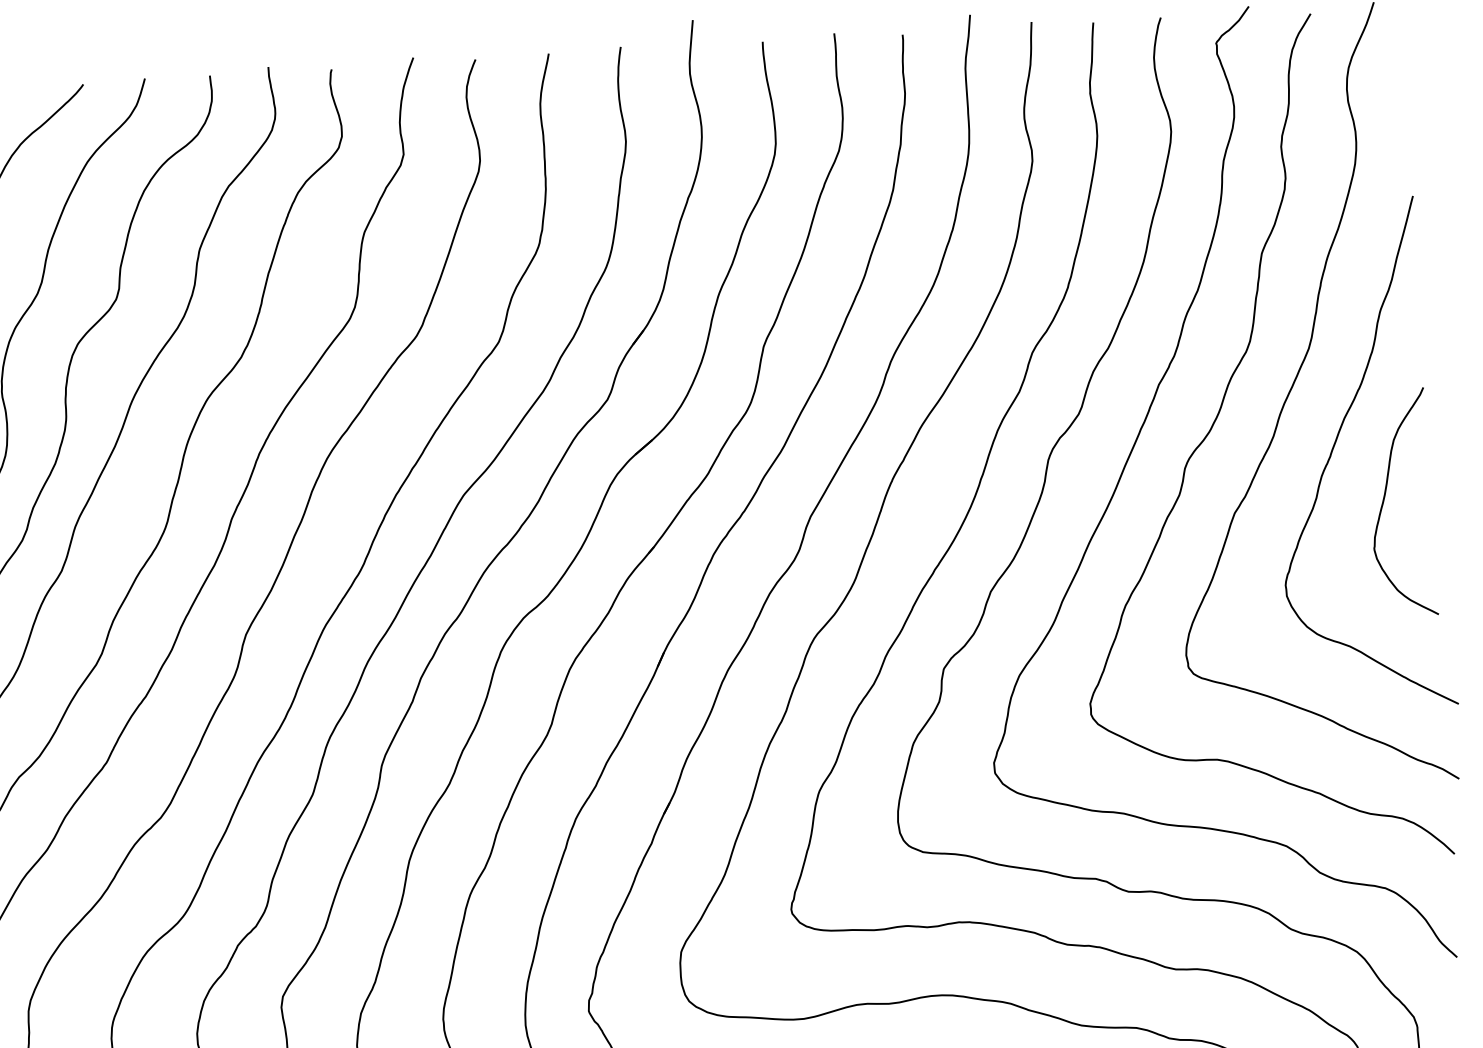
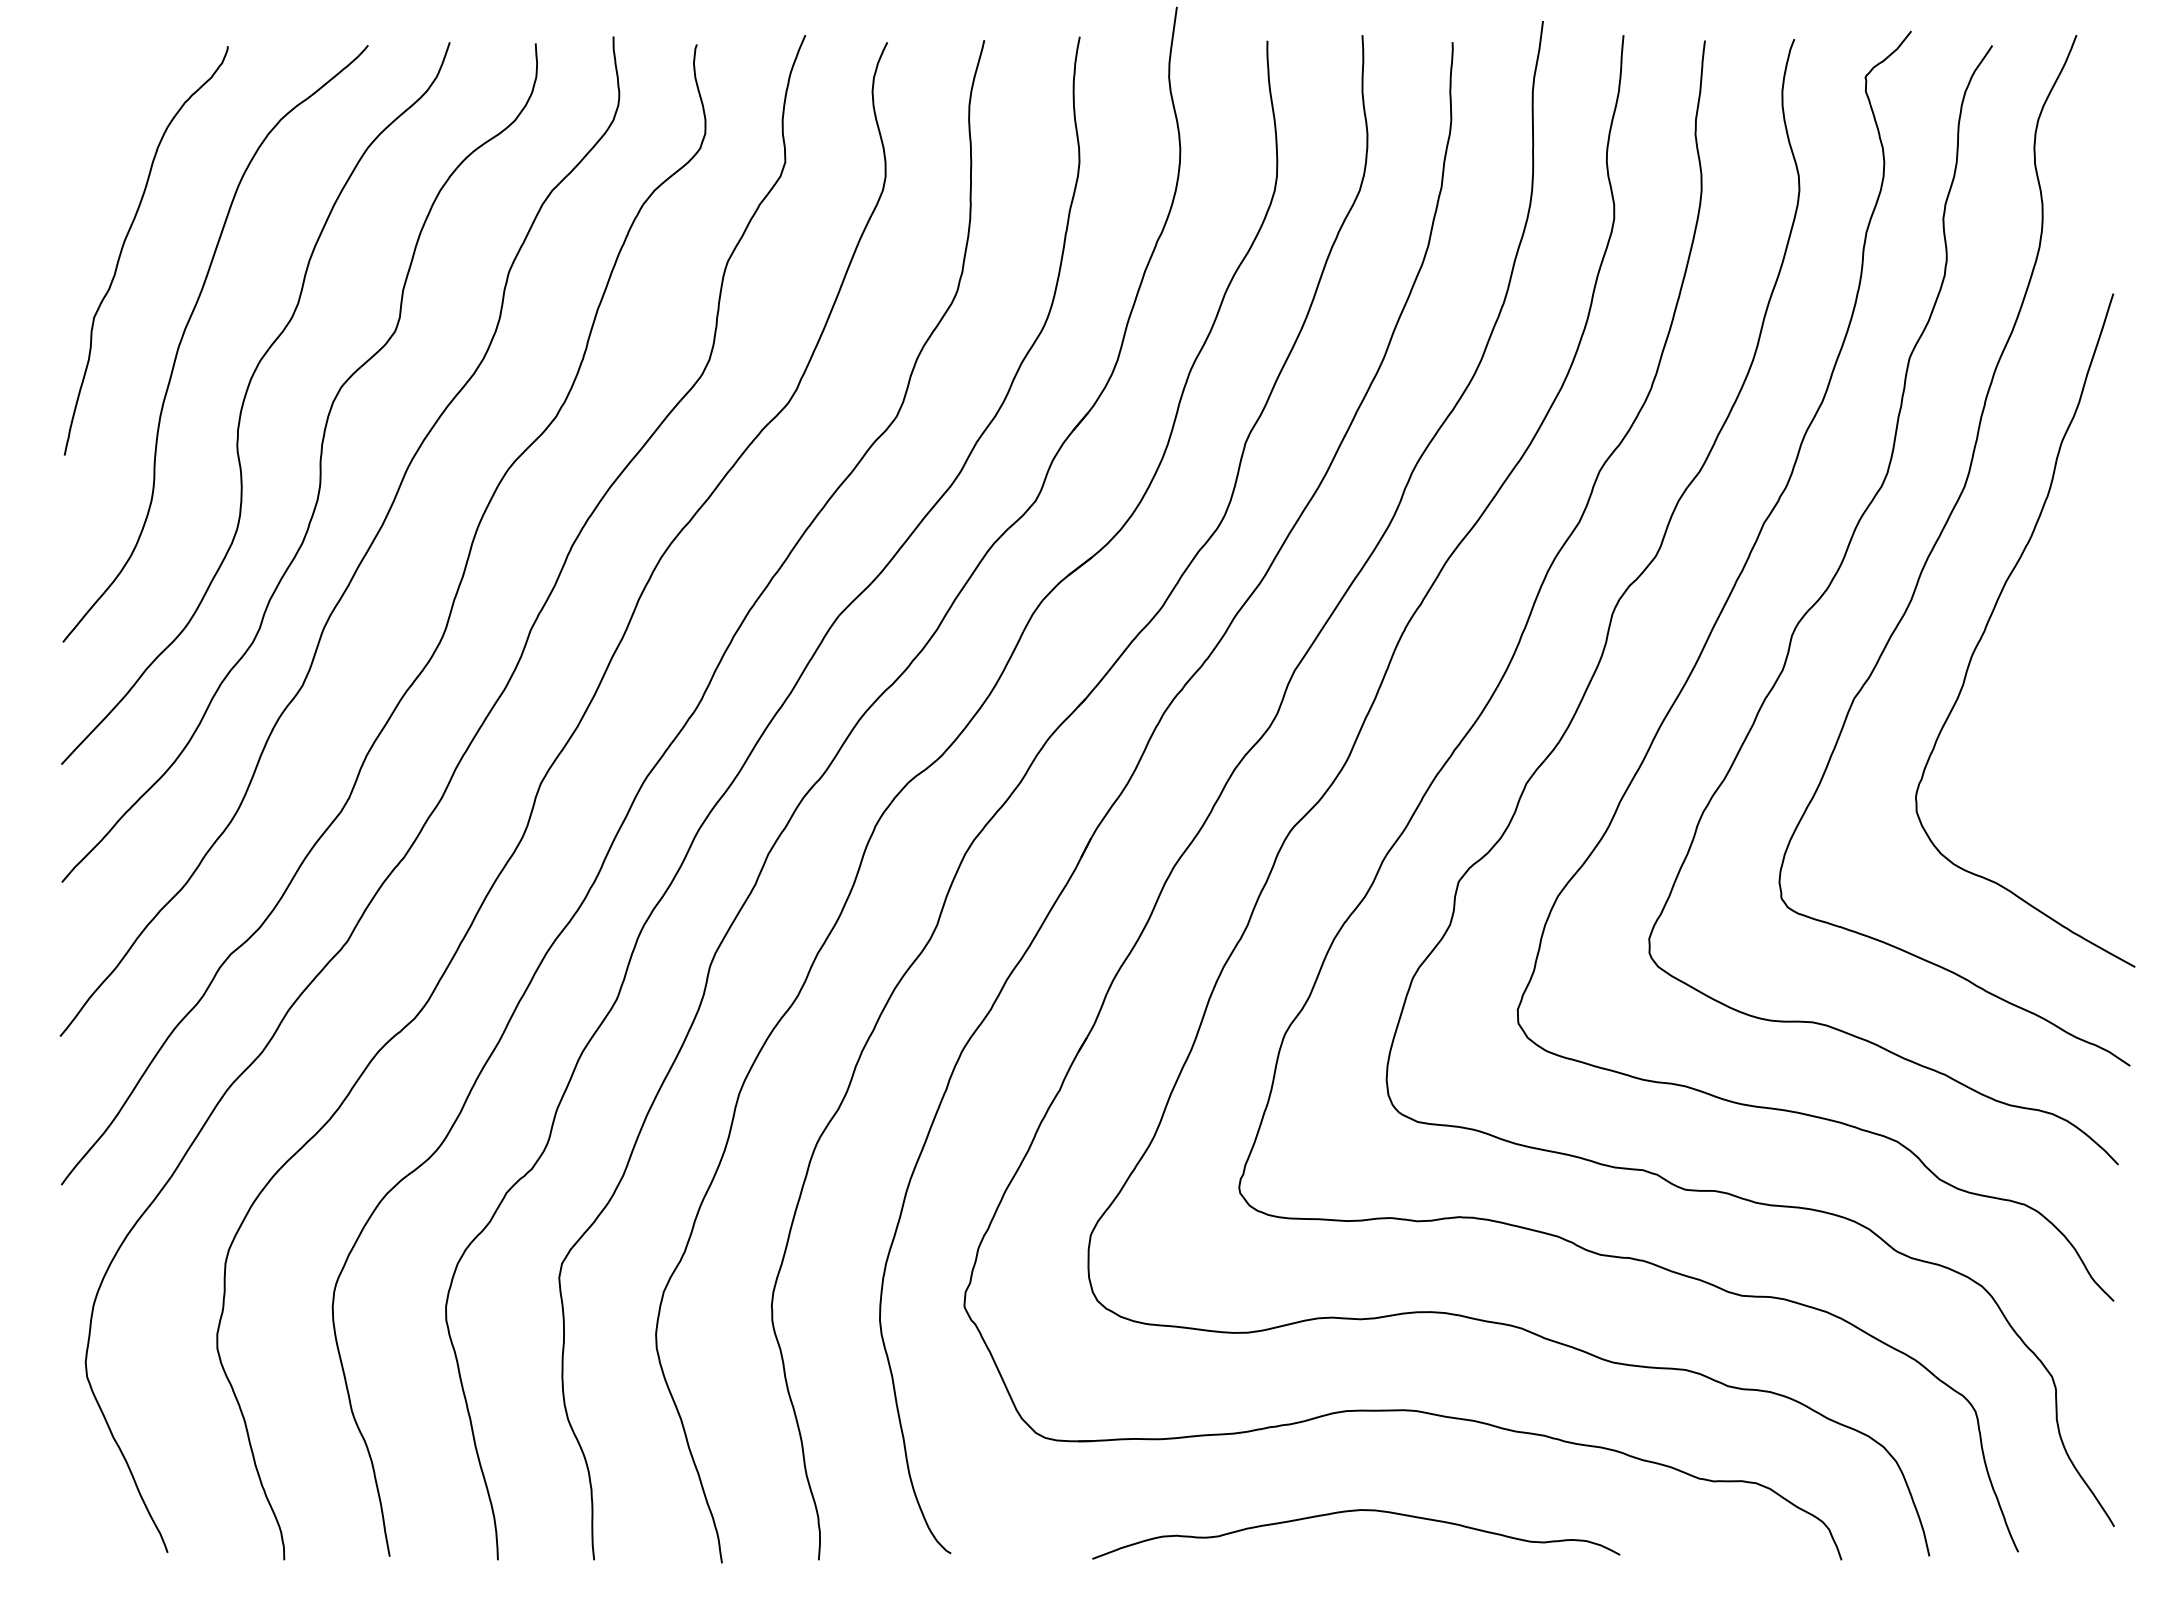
curve: (1384, 498) -> (2053, 690), removed

